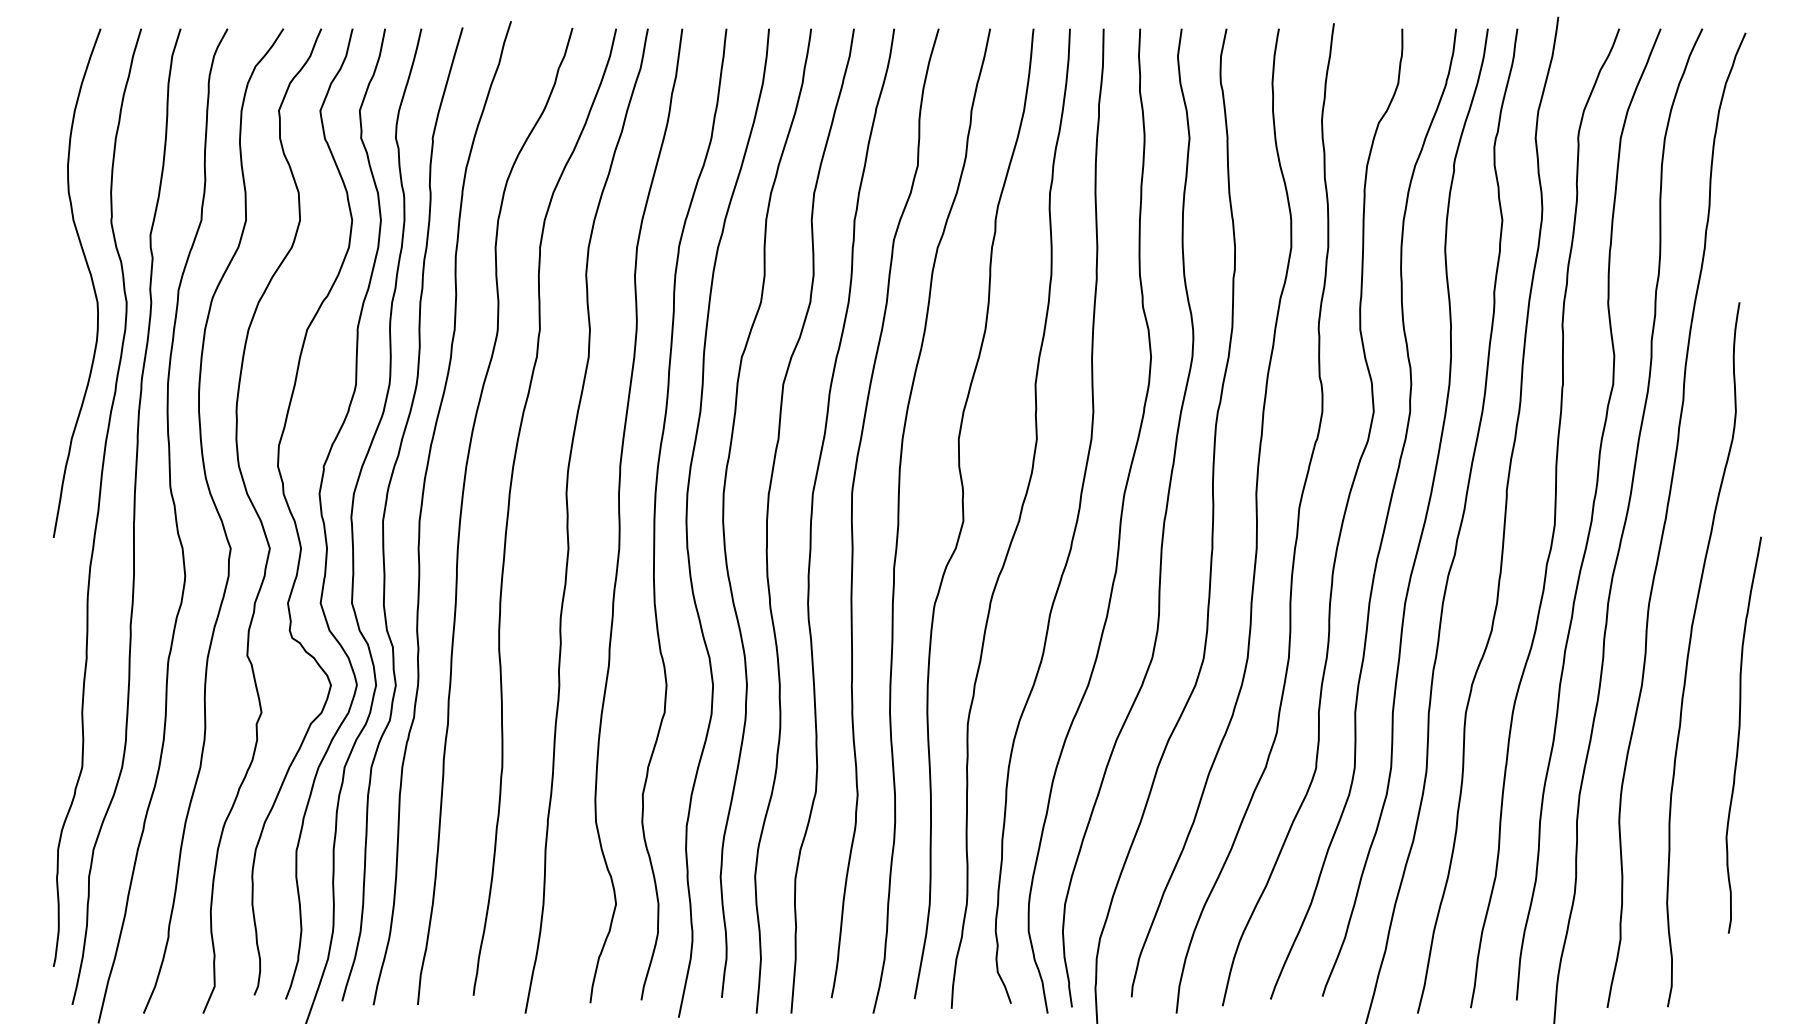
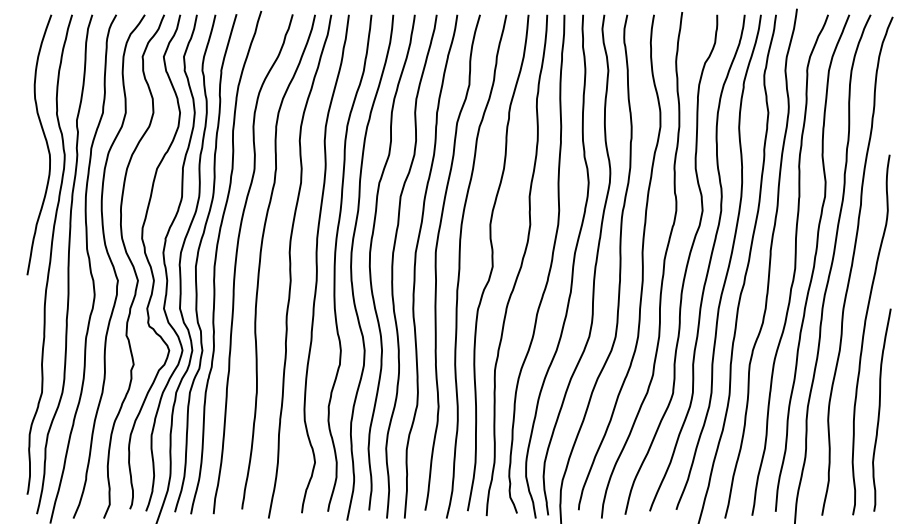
curve: (1741, 733) -> (880, 409), moved

